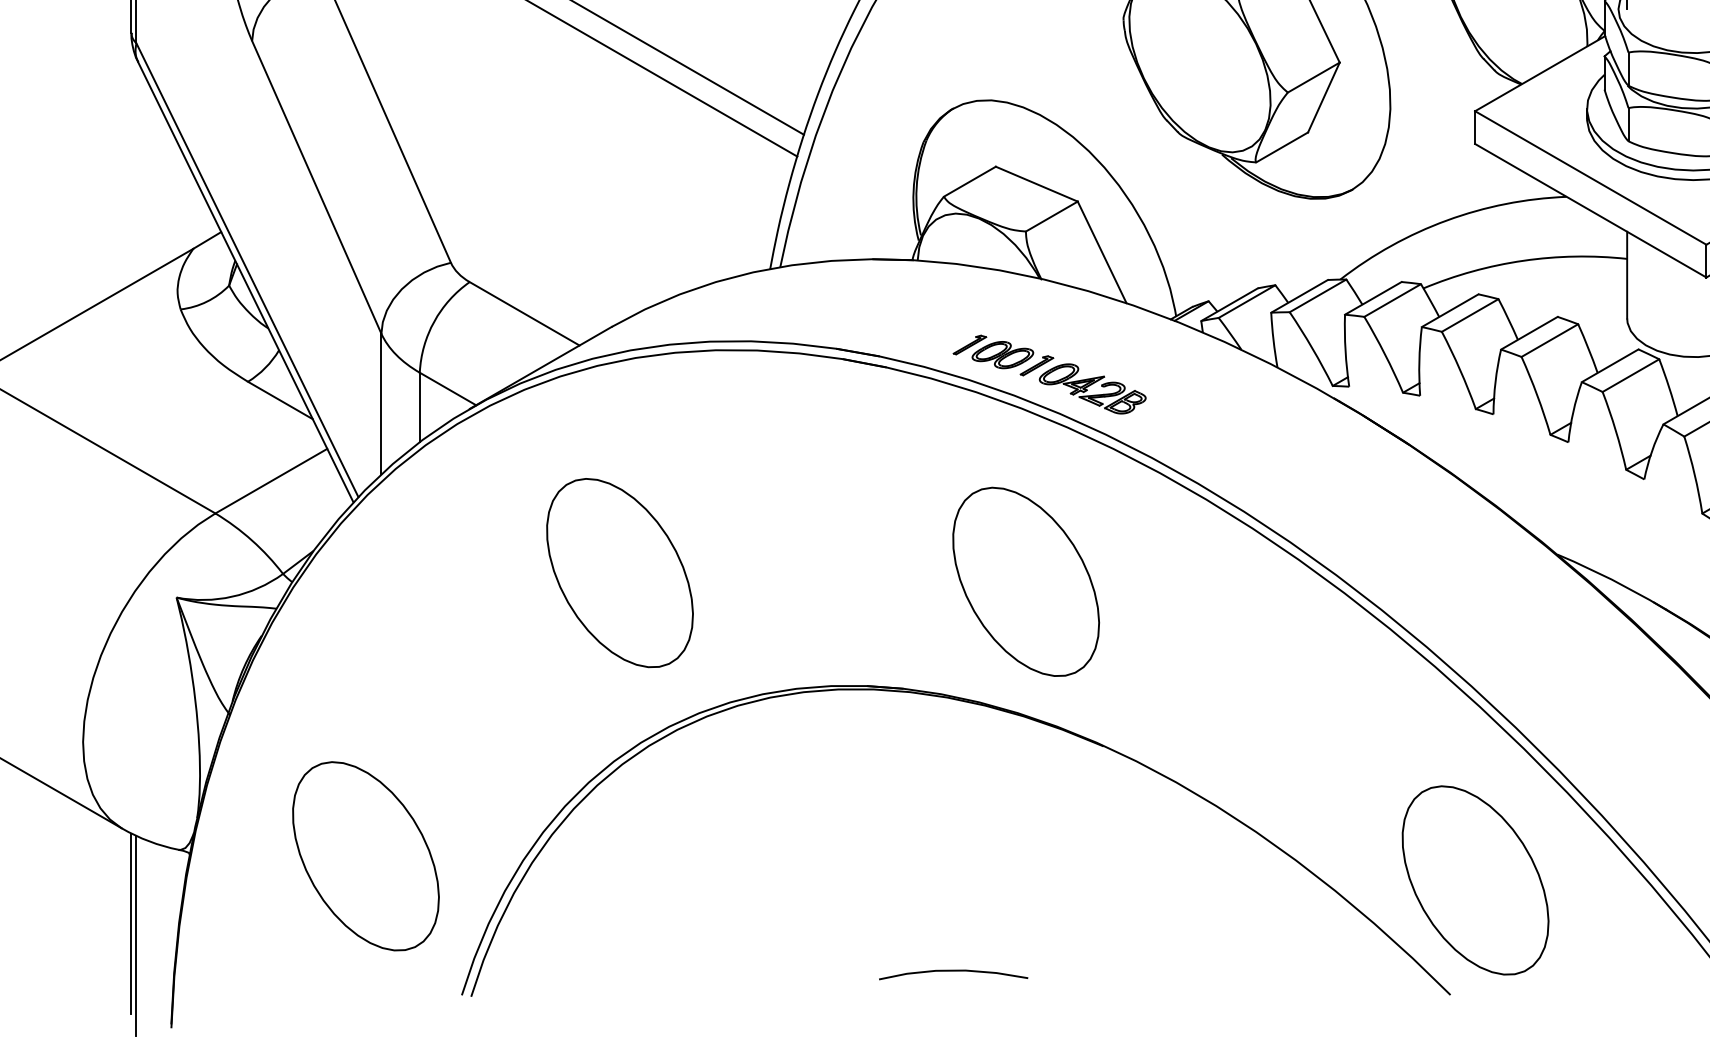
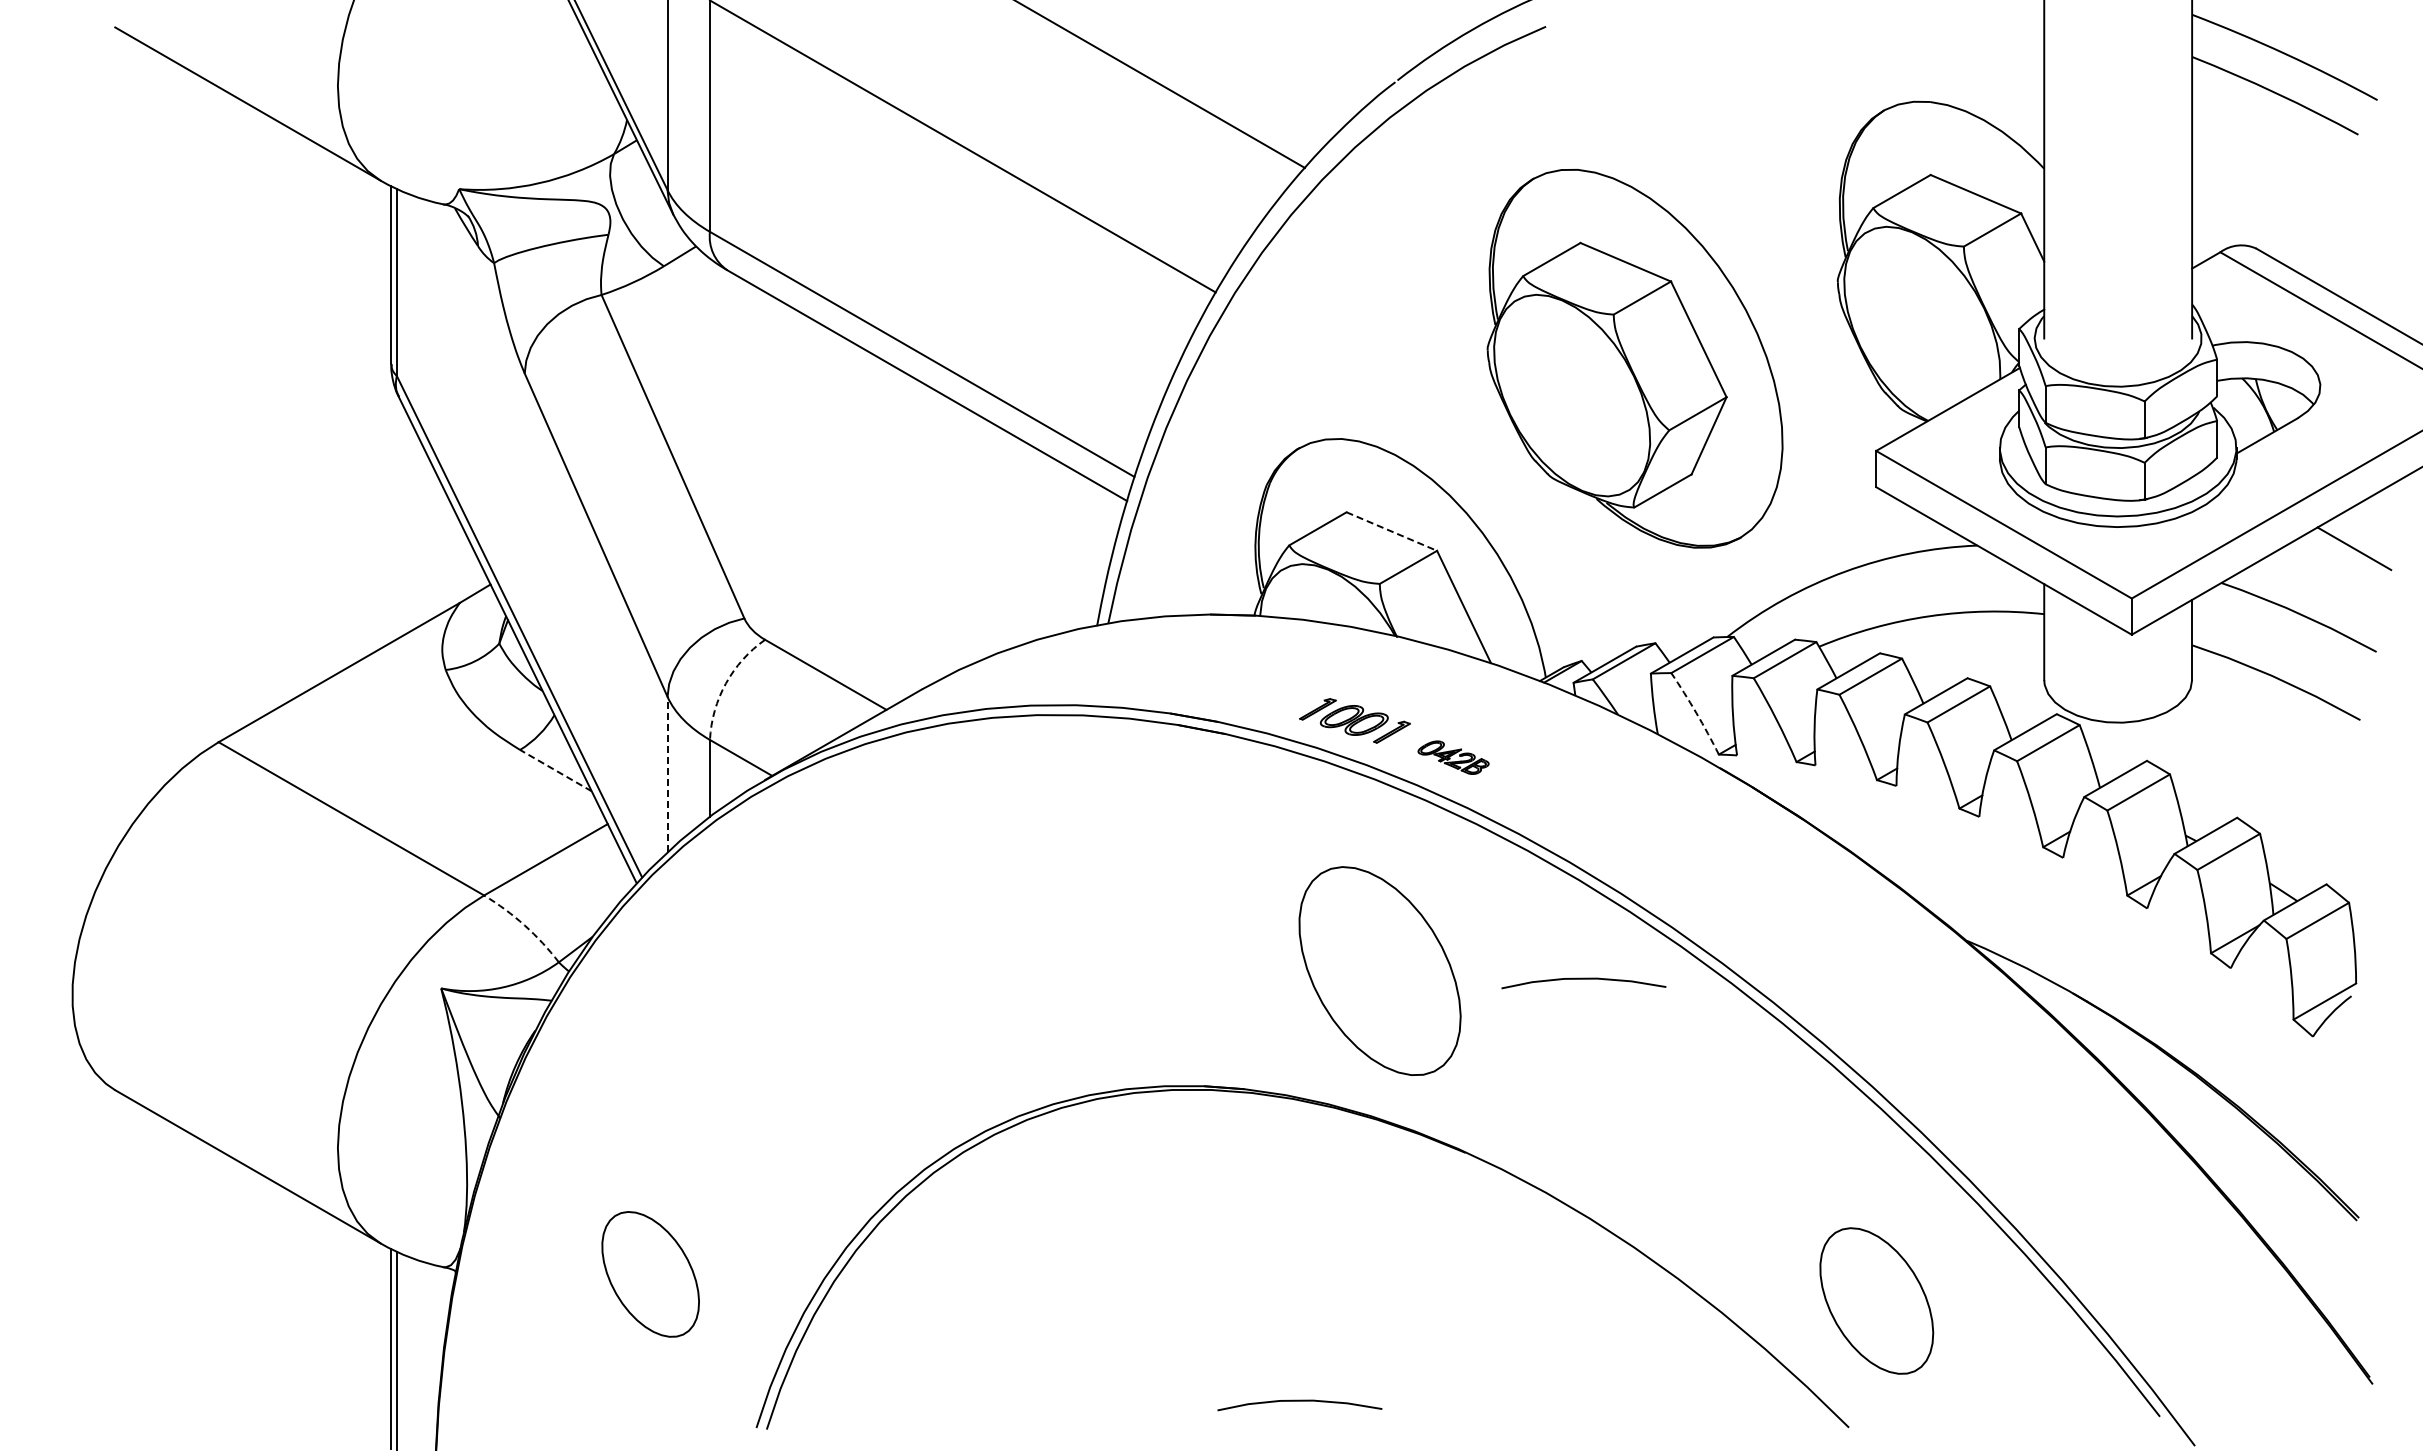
line: (1037, 184) -> (1392, 531), solid -> dashed
arc: (433, 321) -> (725, 683), solid -> dashed
arc: (1312, 348) -> (1696, 713), solid -> dashed
part: (1092, 388) -> (1453, 757), size x0.6
line: (280, 400) -> (555, 770), solid -> dashed
line: (381, 403) -> (667, 774), solid -> dashed
arc: (251, 540) -> (524, 925), solid -> dashed
part: (619, 573) -> (930, 961), removed
curve: (1210, 589) -> (1583, 979), added
part: (365, 856) -> (650, 1274), size x0.6
part: (1475, 879) -> (1876, 1300), size x0.7

